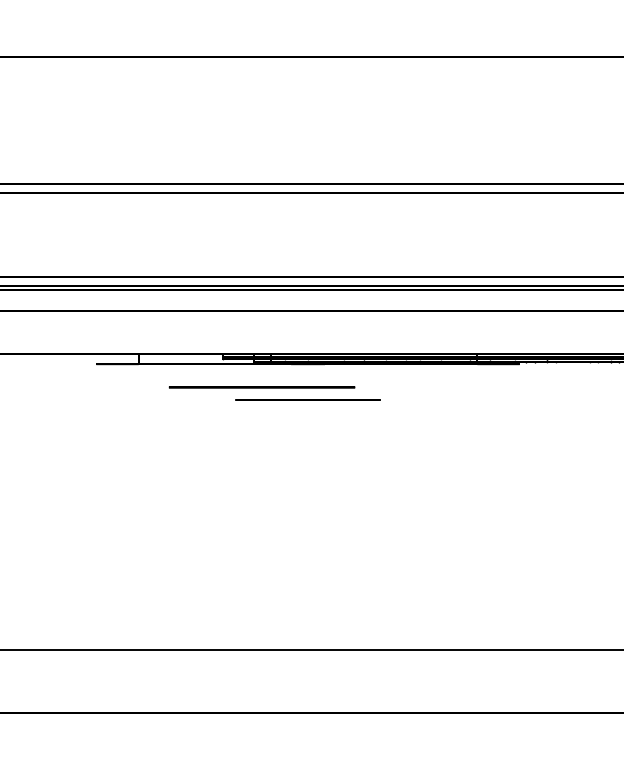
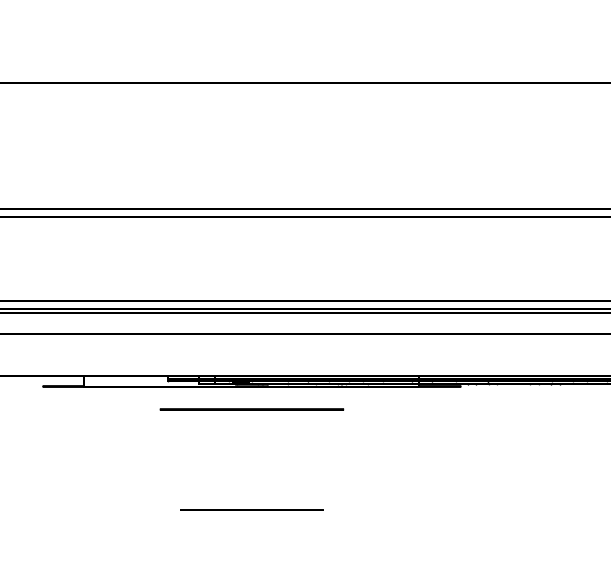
circle: (261, 387) -> (251, 409), moved
line: (307, 399) -> (251, 509), moved

